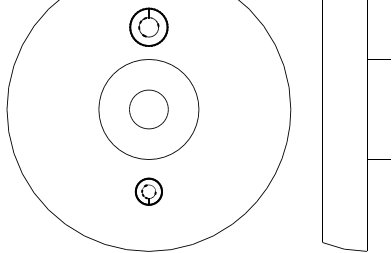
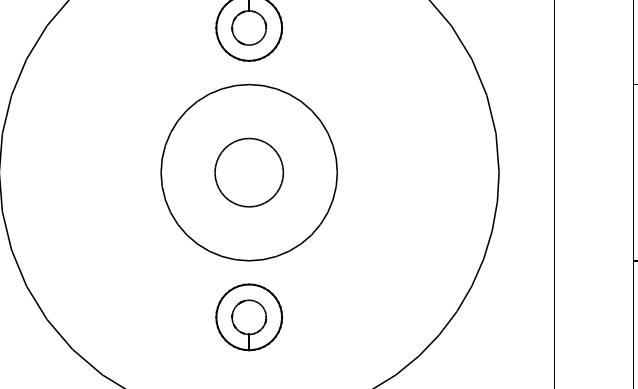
part: (148, 191) -> (248, 317), size x1.43

